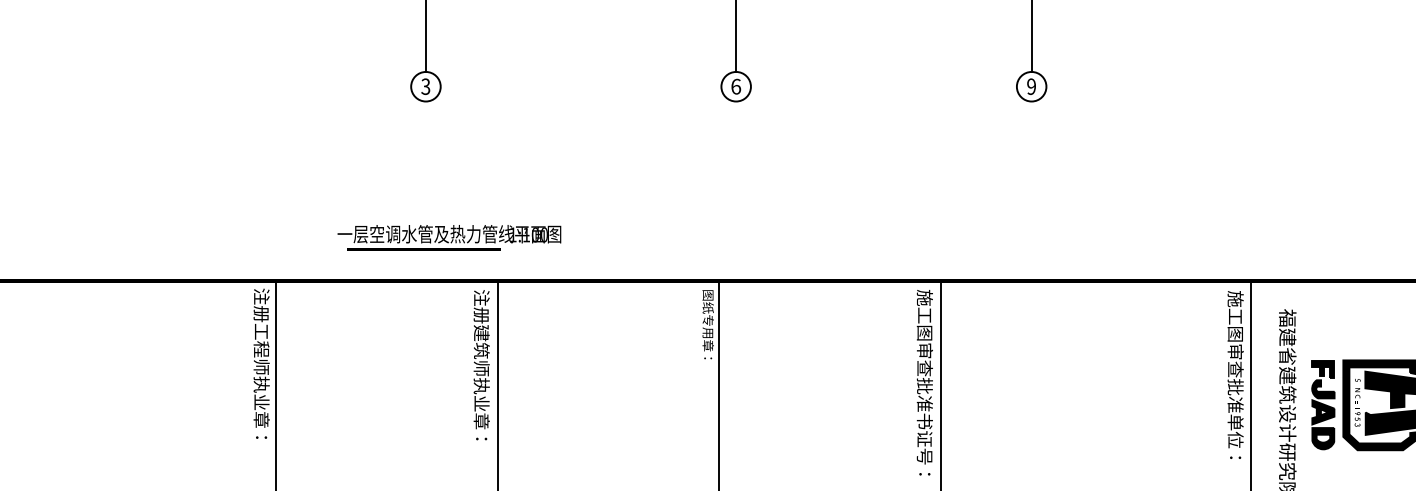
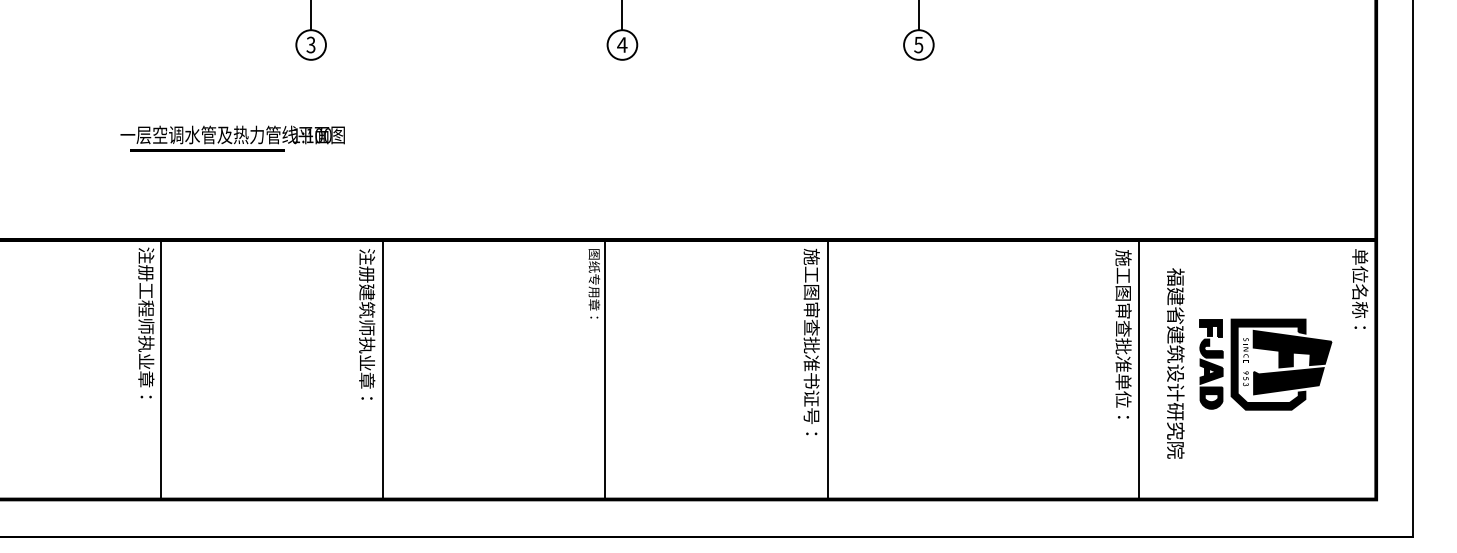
text: (736, 86) -> (622, 44), 6 -> 4
text: (1031, 86) -> (918, 44), 9 -> 5
text: (449, 237) -> (232, 138), moved

